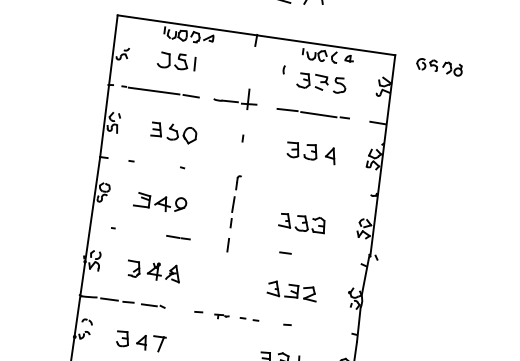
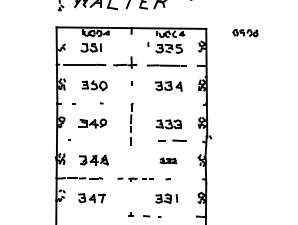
part: (439, 67) -> (245, 33), moved
line: (178, 237) -> (179, 140), moved
part: (292, 290) -> (168, 160), size x0.6

